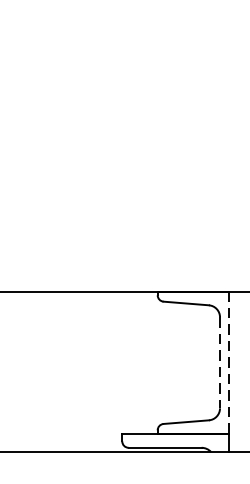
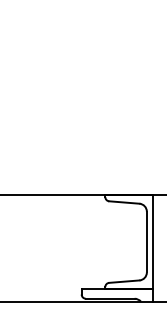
line: (228, 361) -> (152, 241), dashed -> solid
line: (219, 363) -> (146, 242), dashed -> solid

